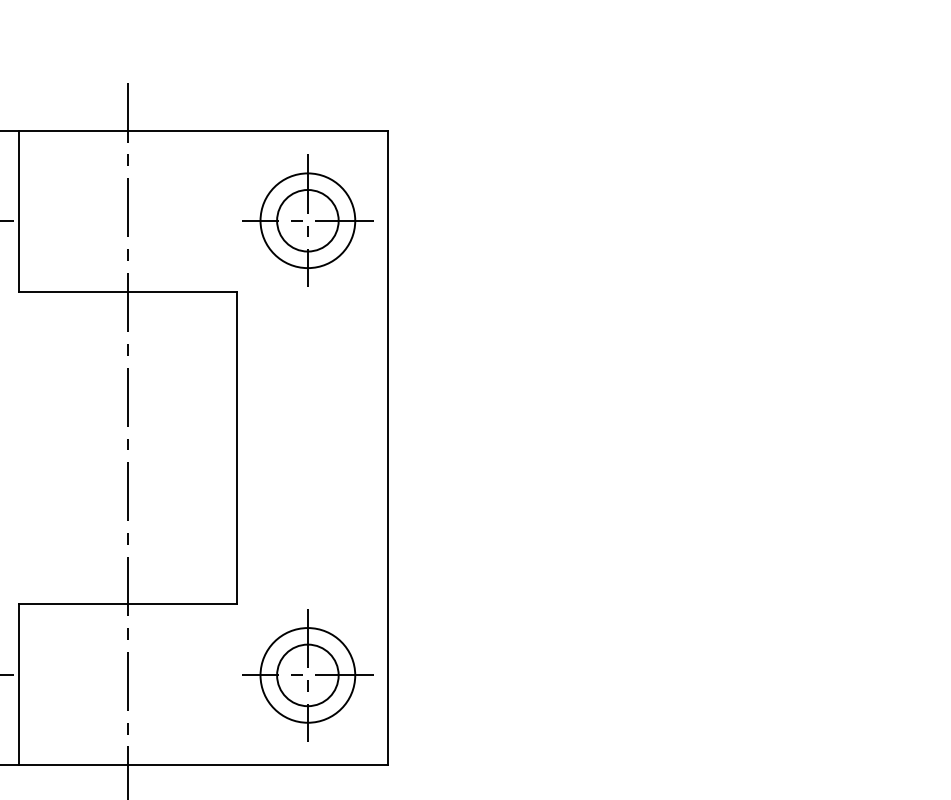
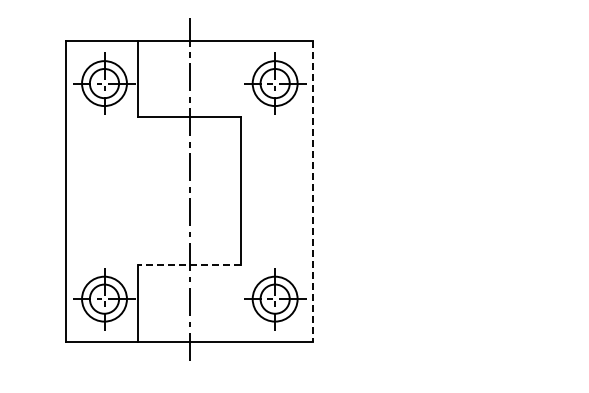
line: (388, 448) -> (313, 191), solid -> dashed
line: (127, 604) -> (189, 265), solid -> dashed

